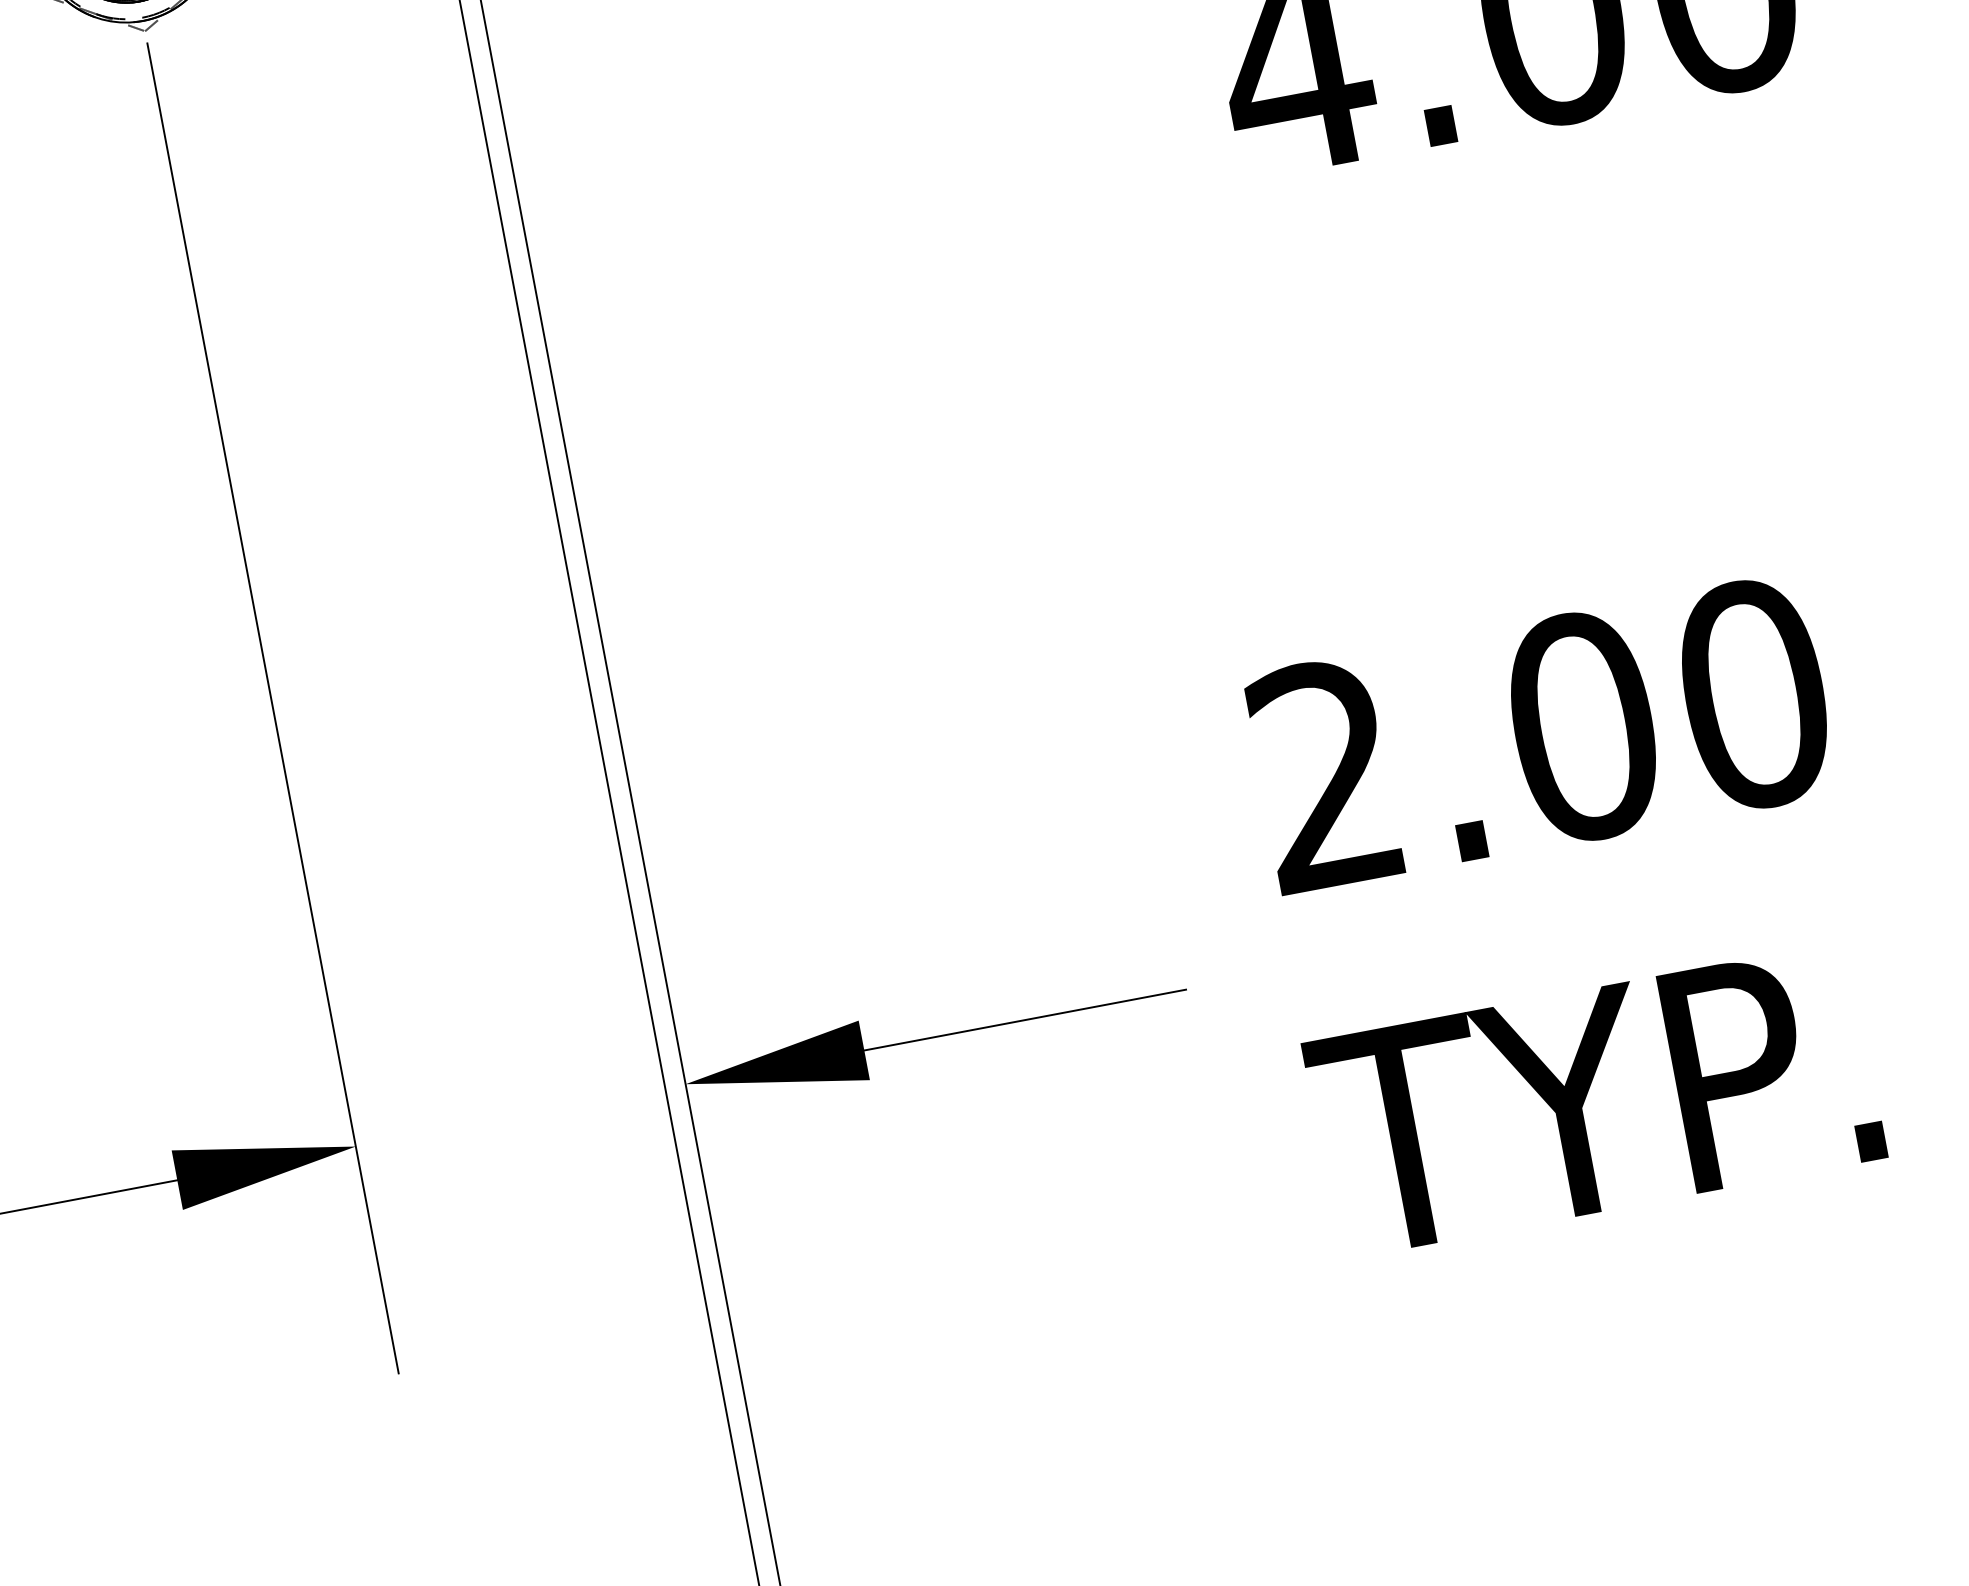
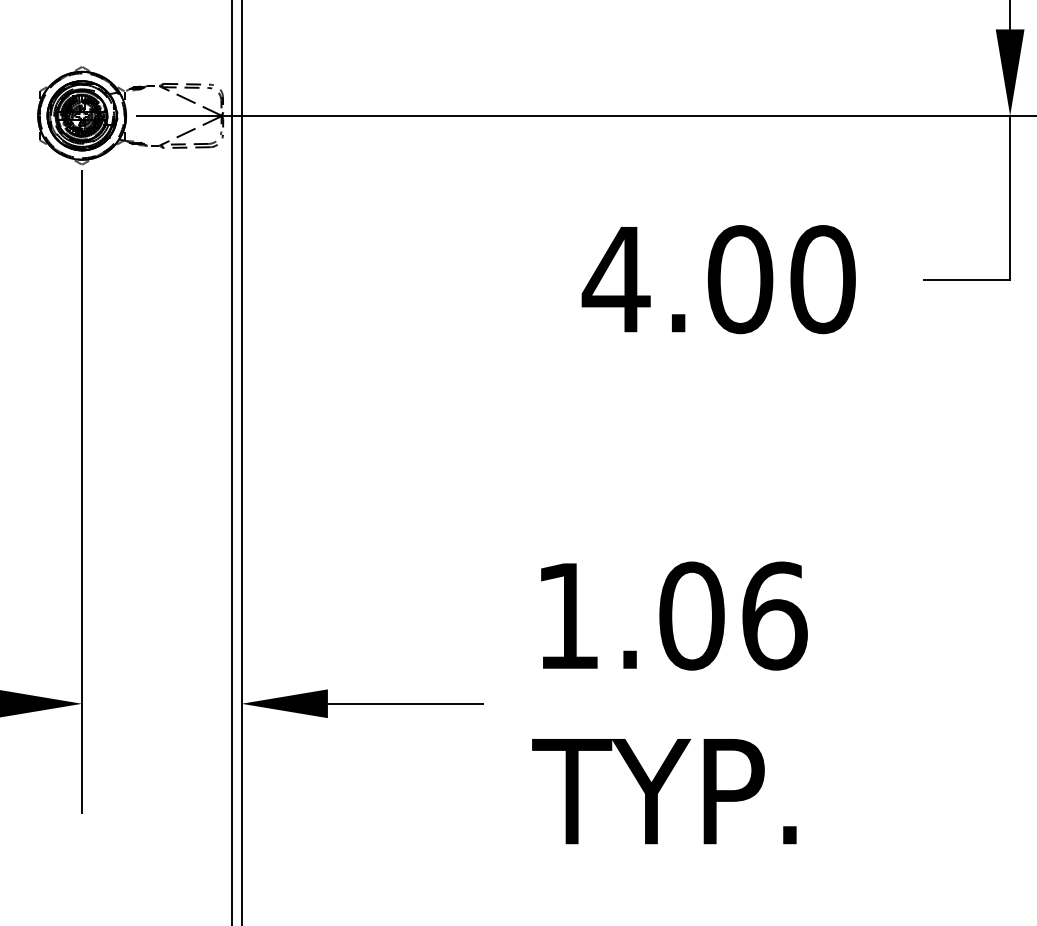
text: (1540, 733) -> (671, 615), 2.00 -> 1.06

